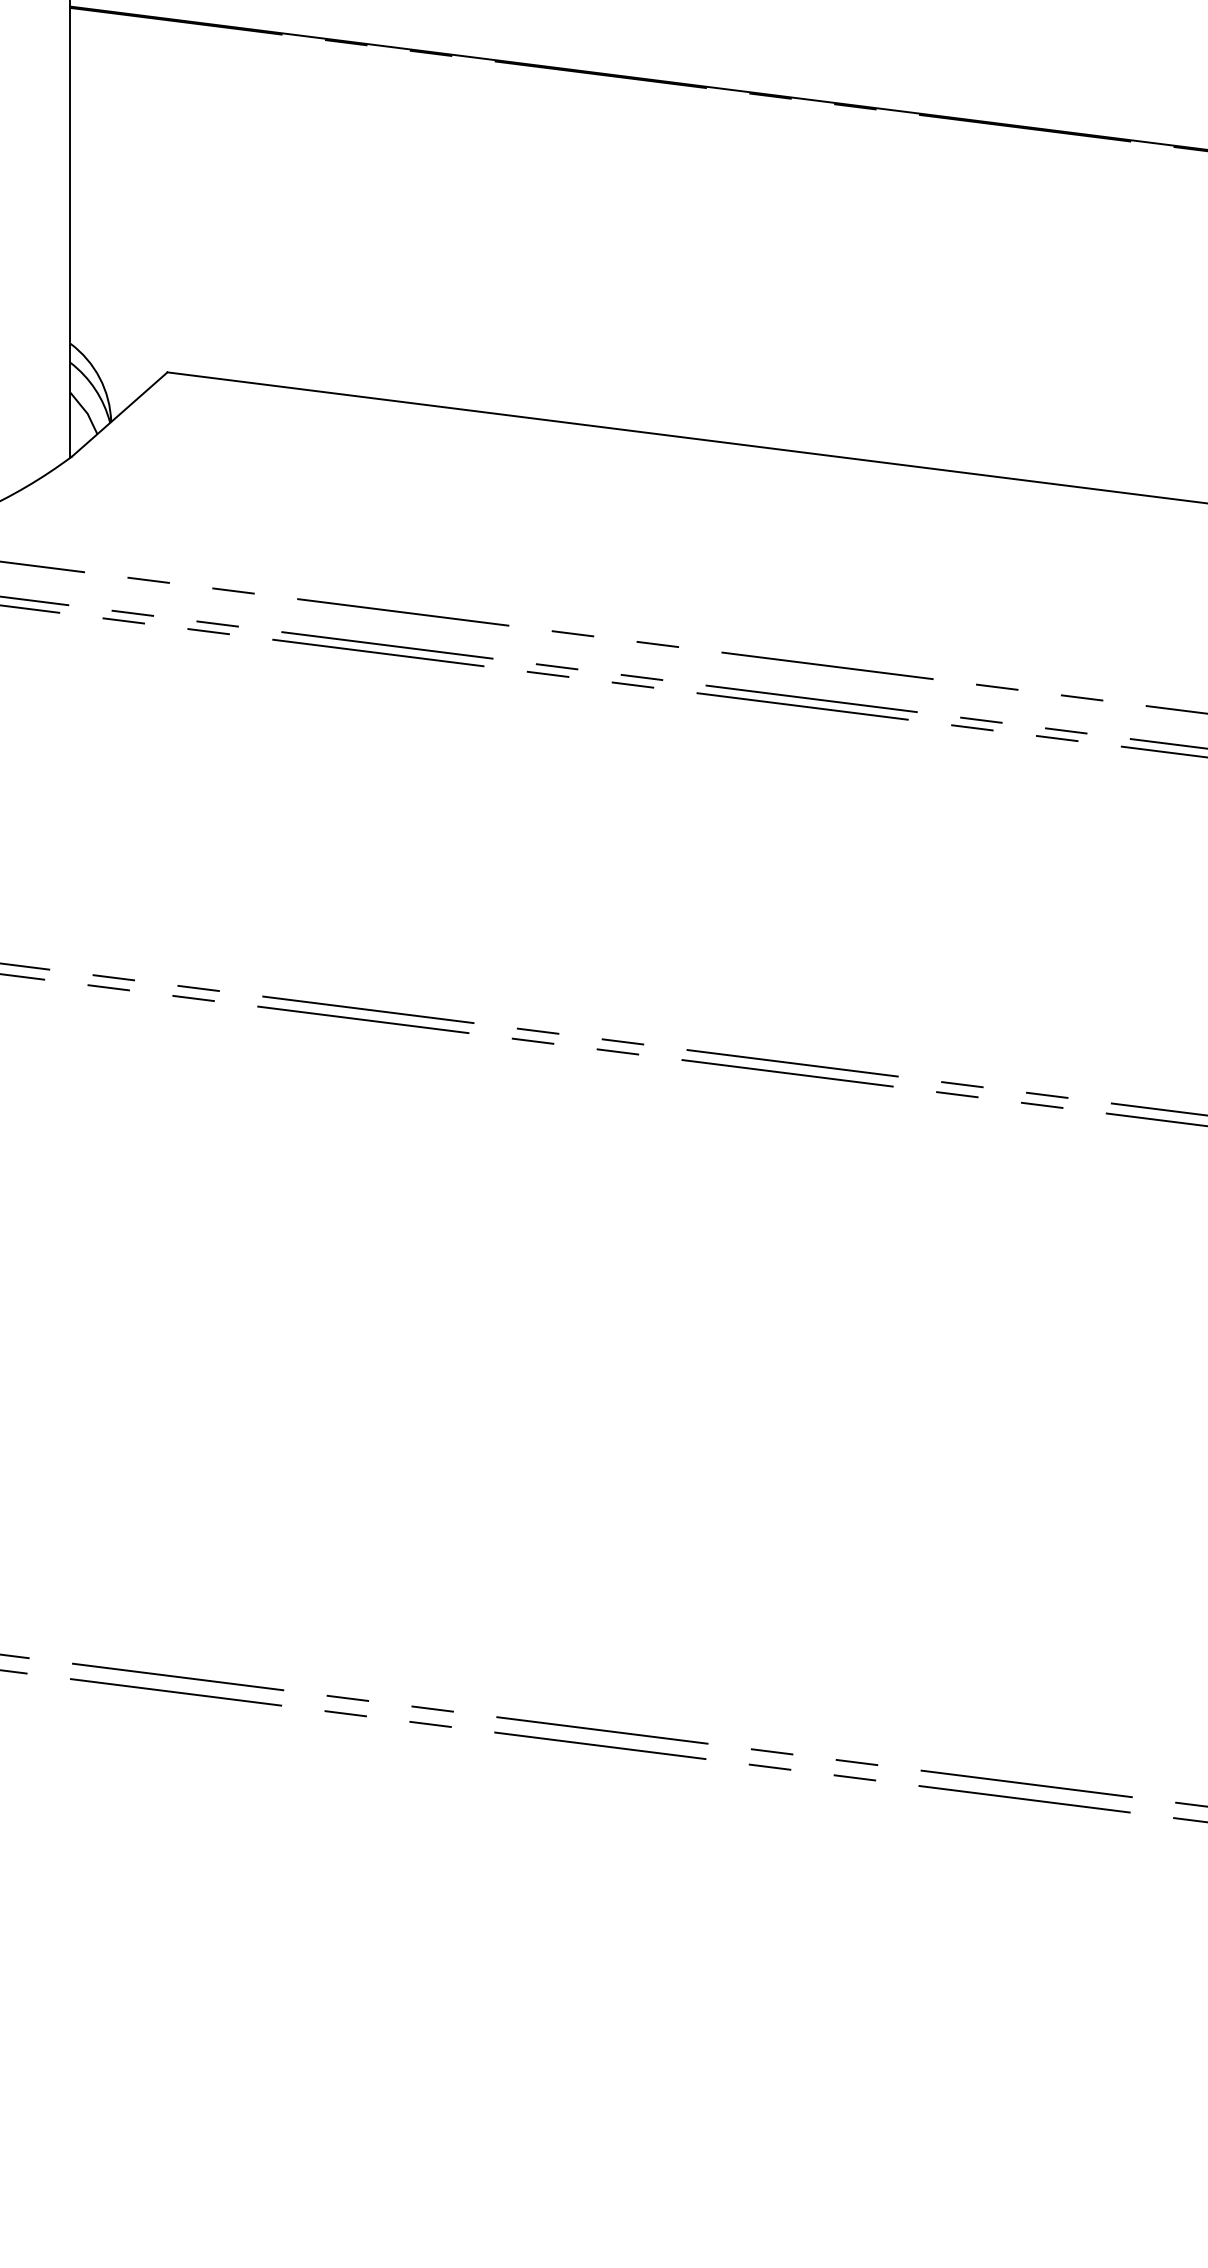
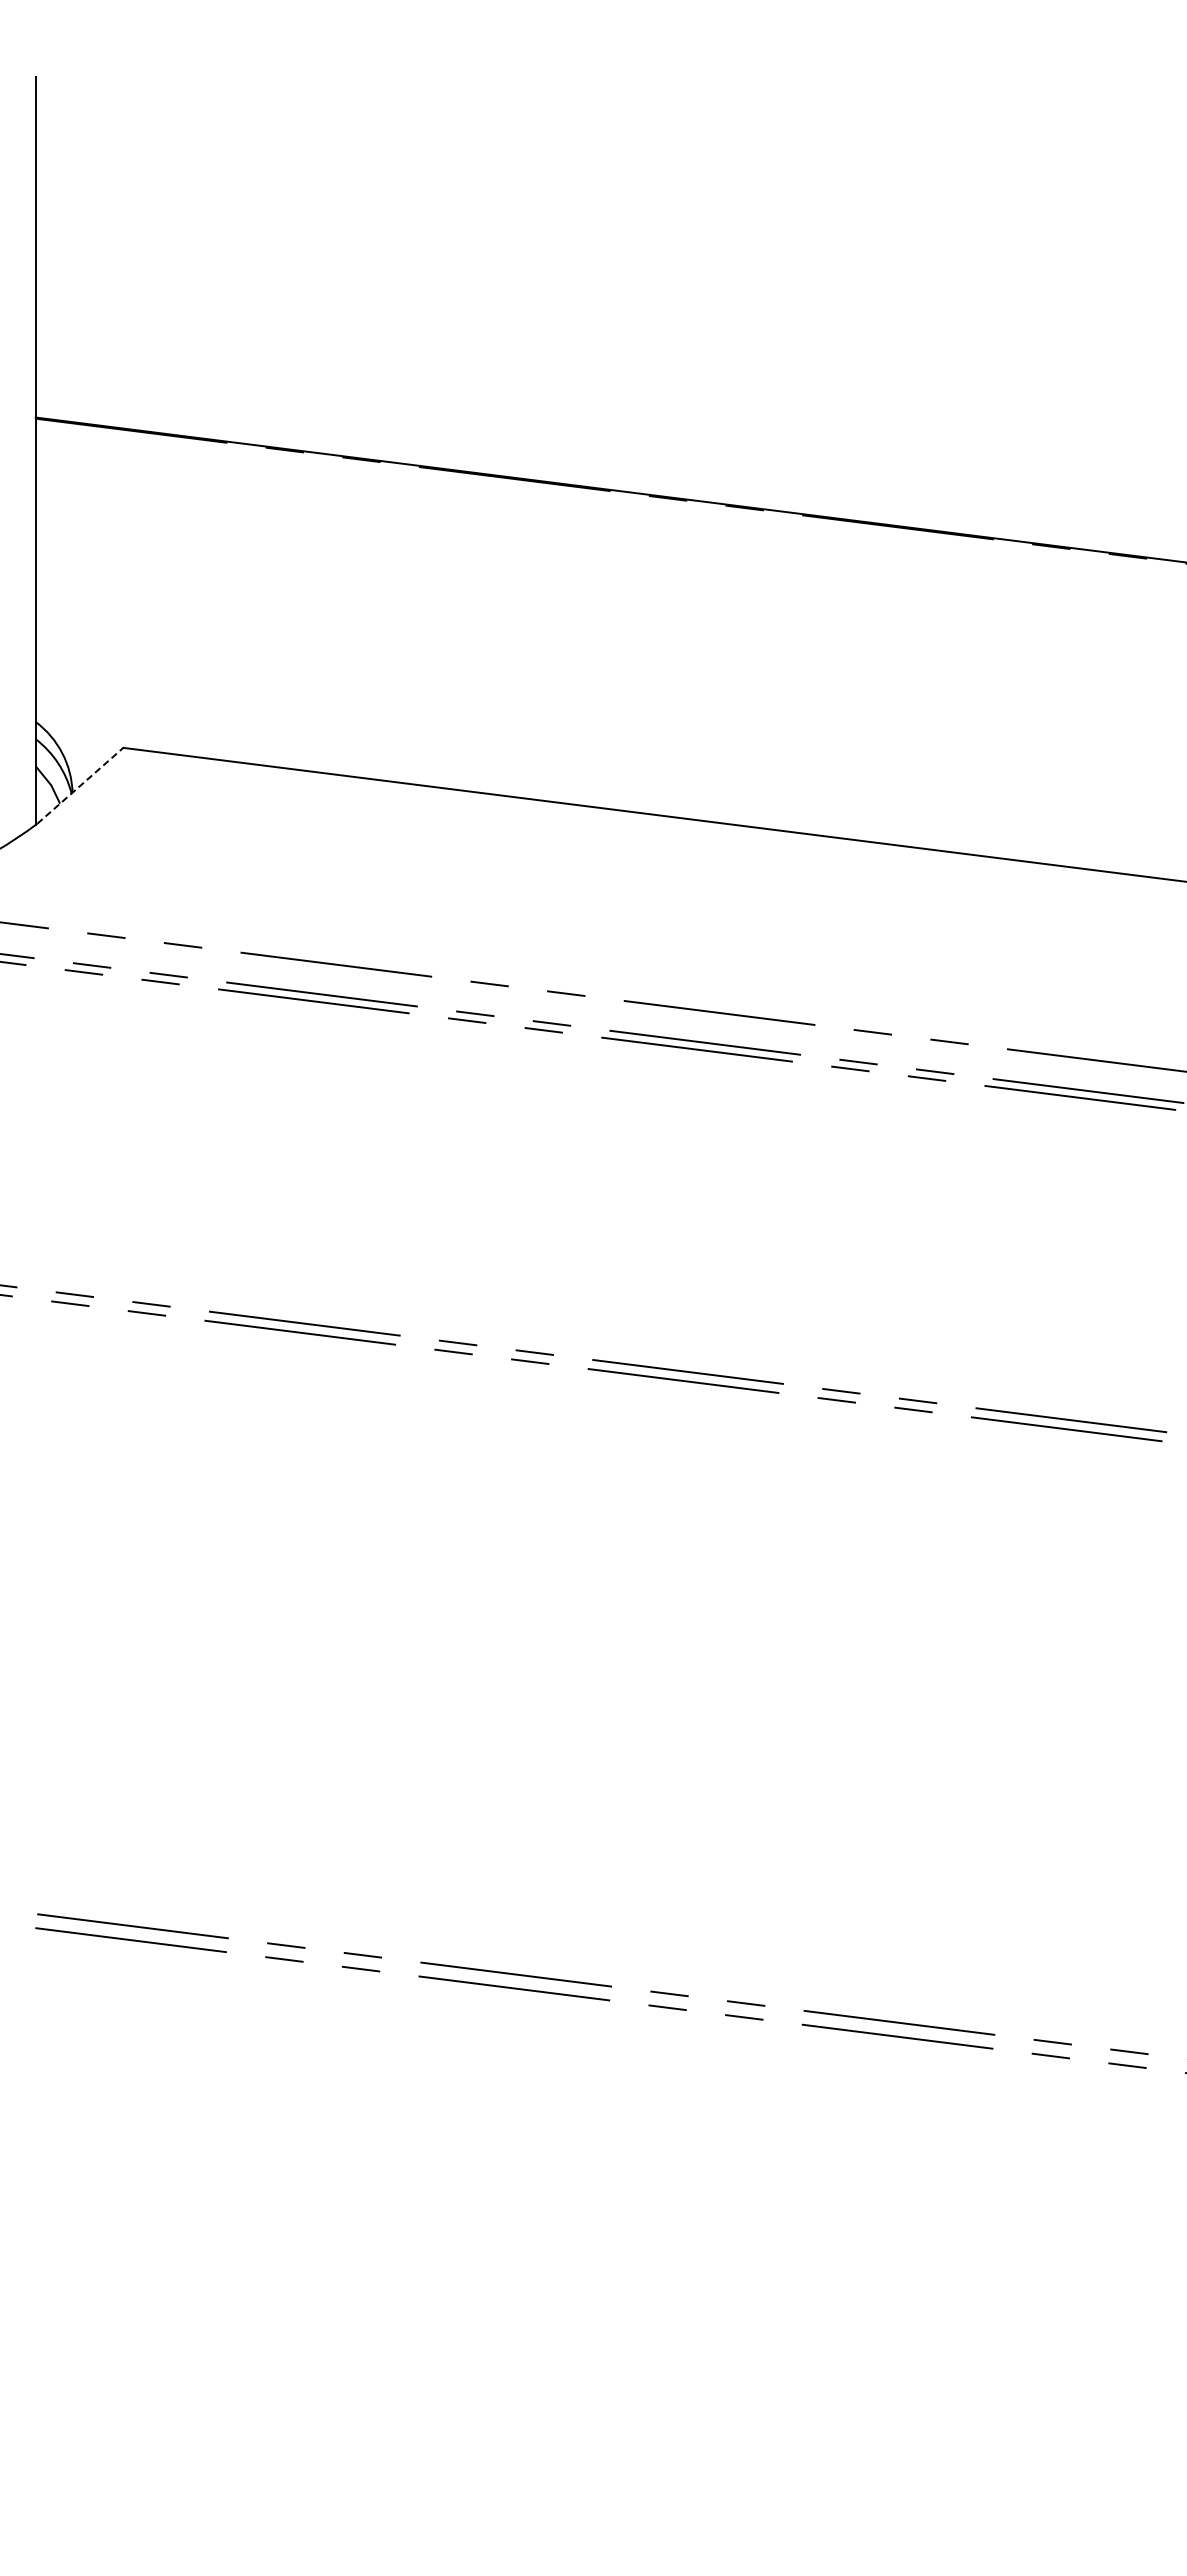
line: (120, 414) -> (80, 785), solid -> dashed

